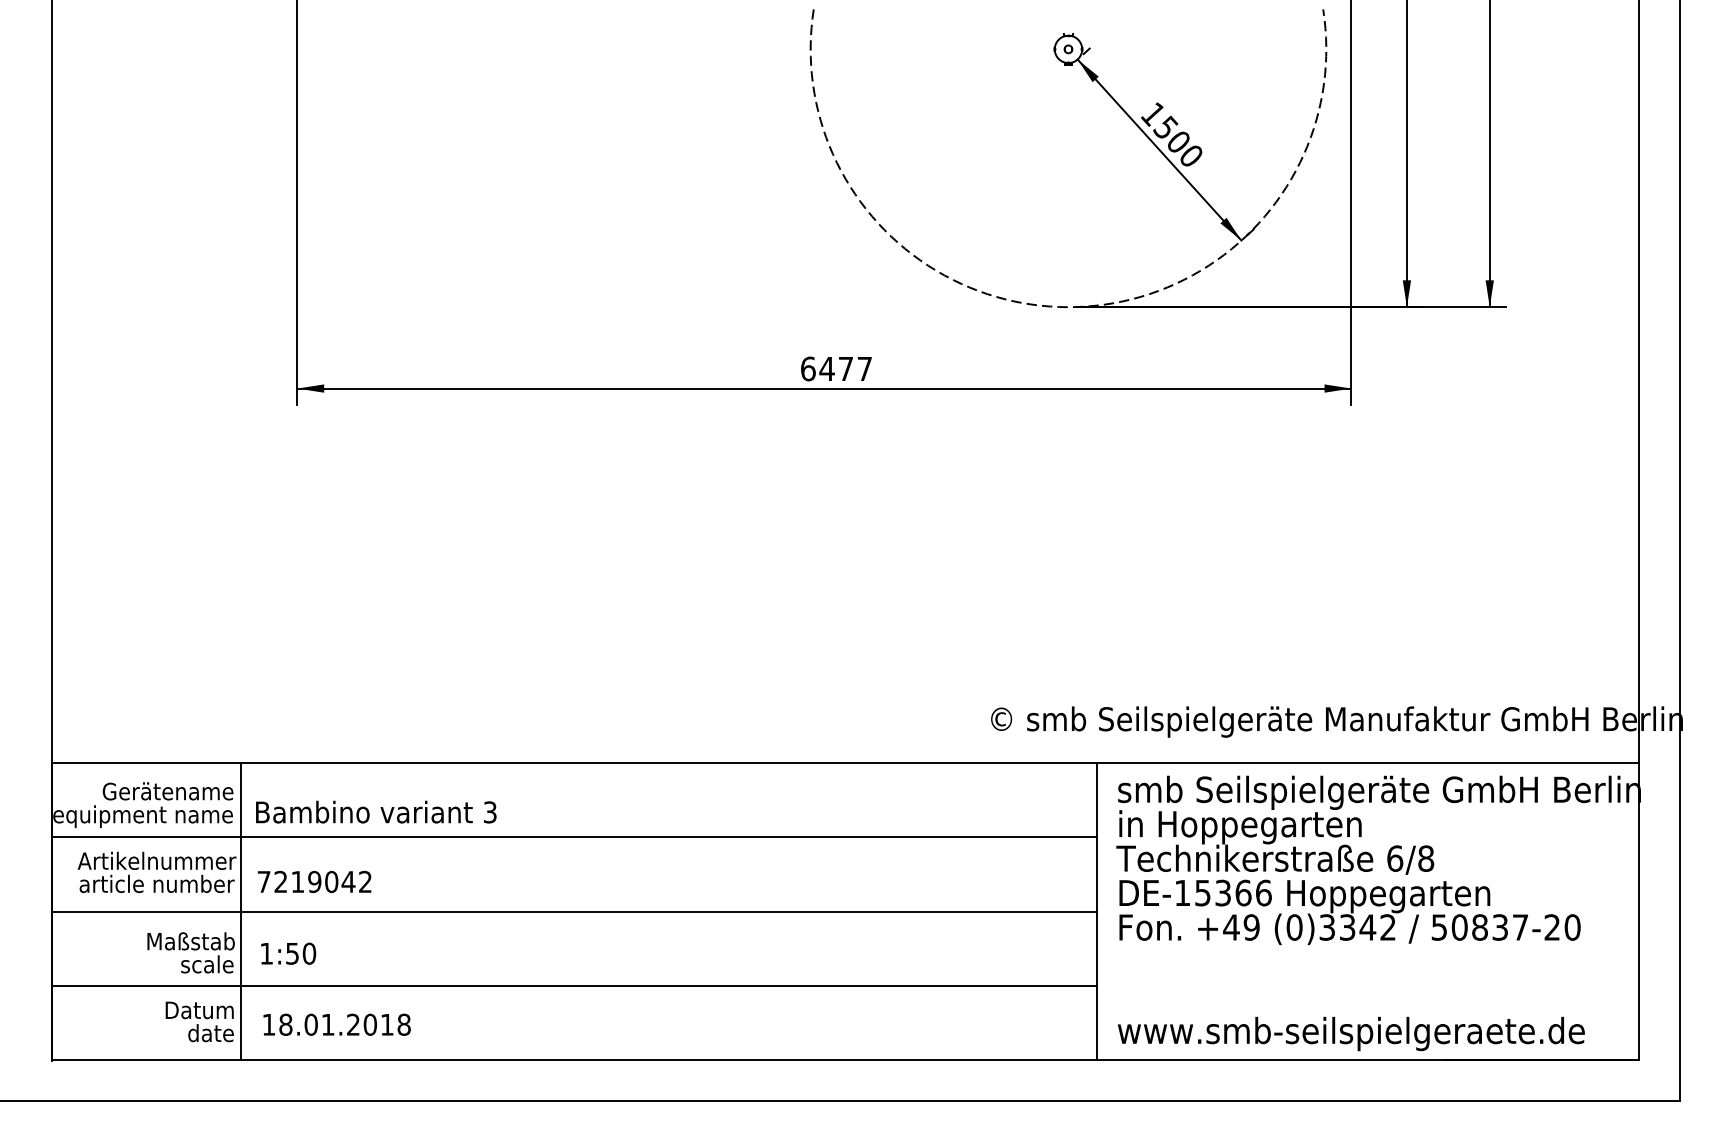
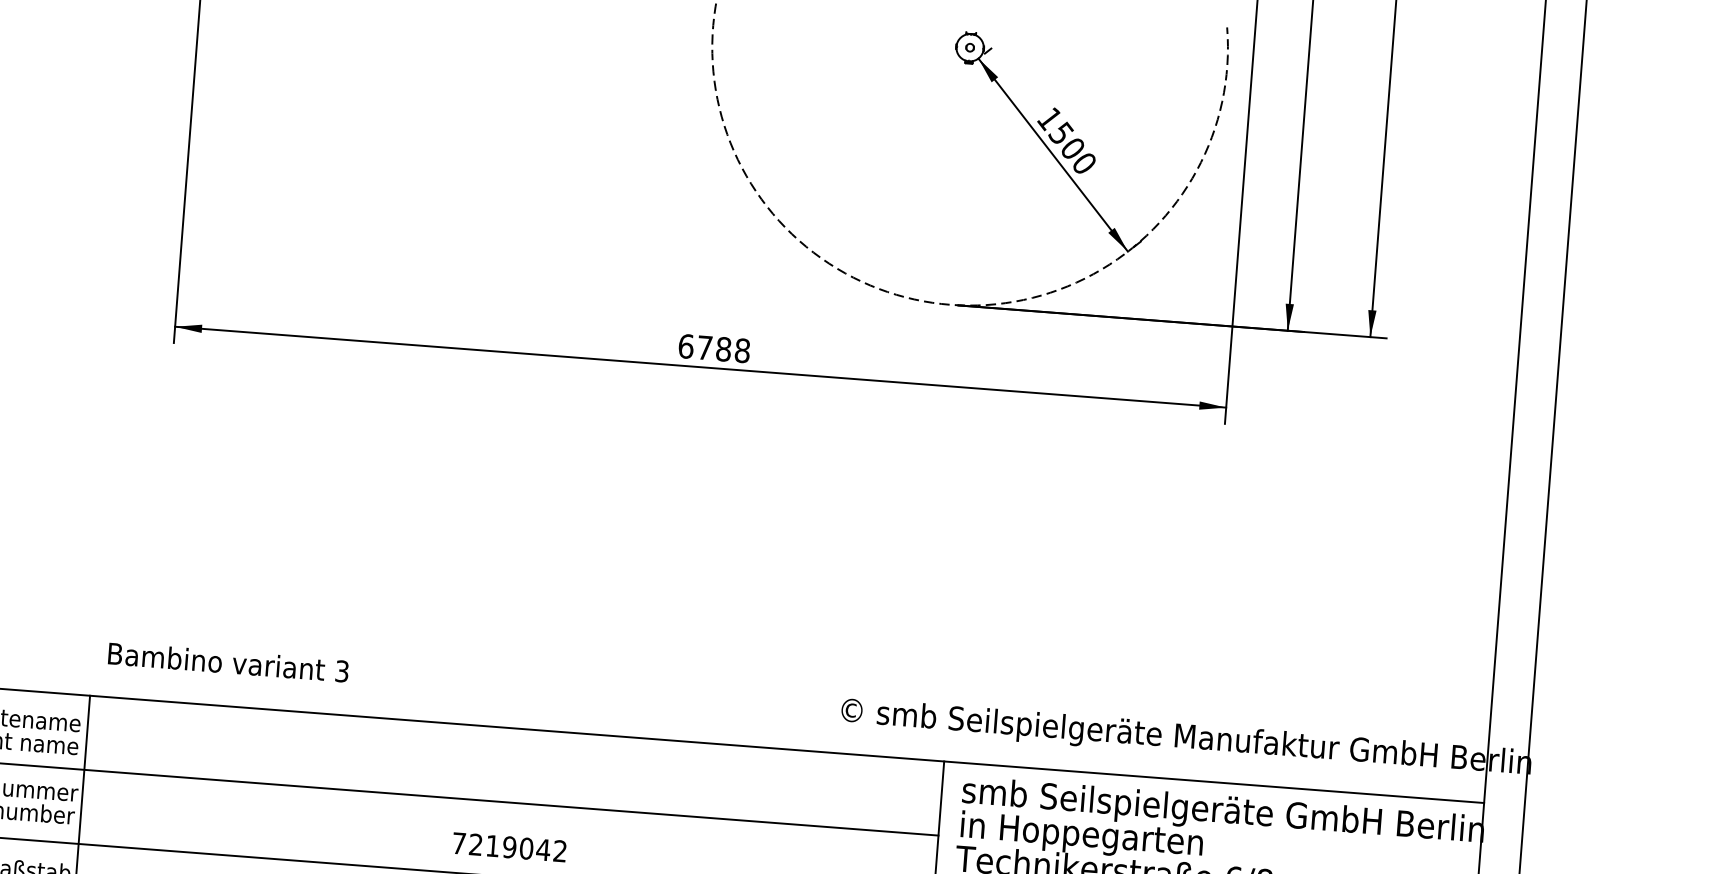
text: (845, 368) -> (723, 348), 6477 -> 6788
text: (376, 811) -> (228, 661), moved
text: (314, 881) -> (509, 846), moved

